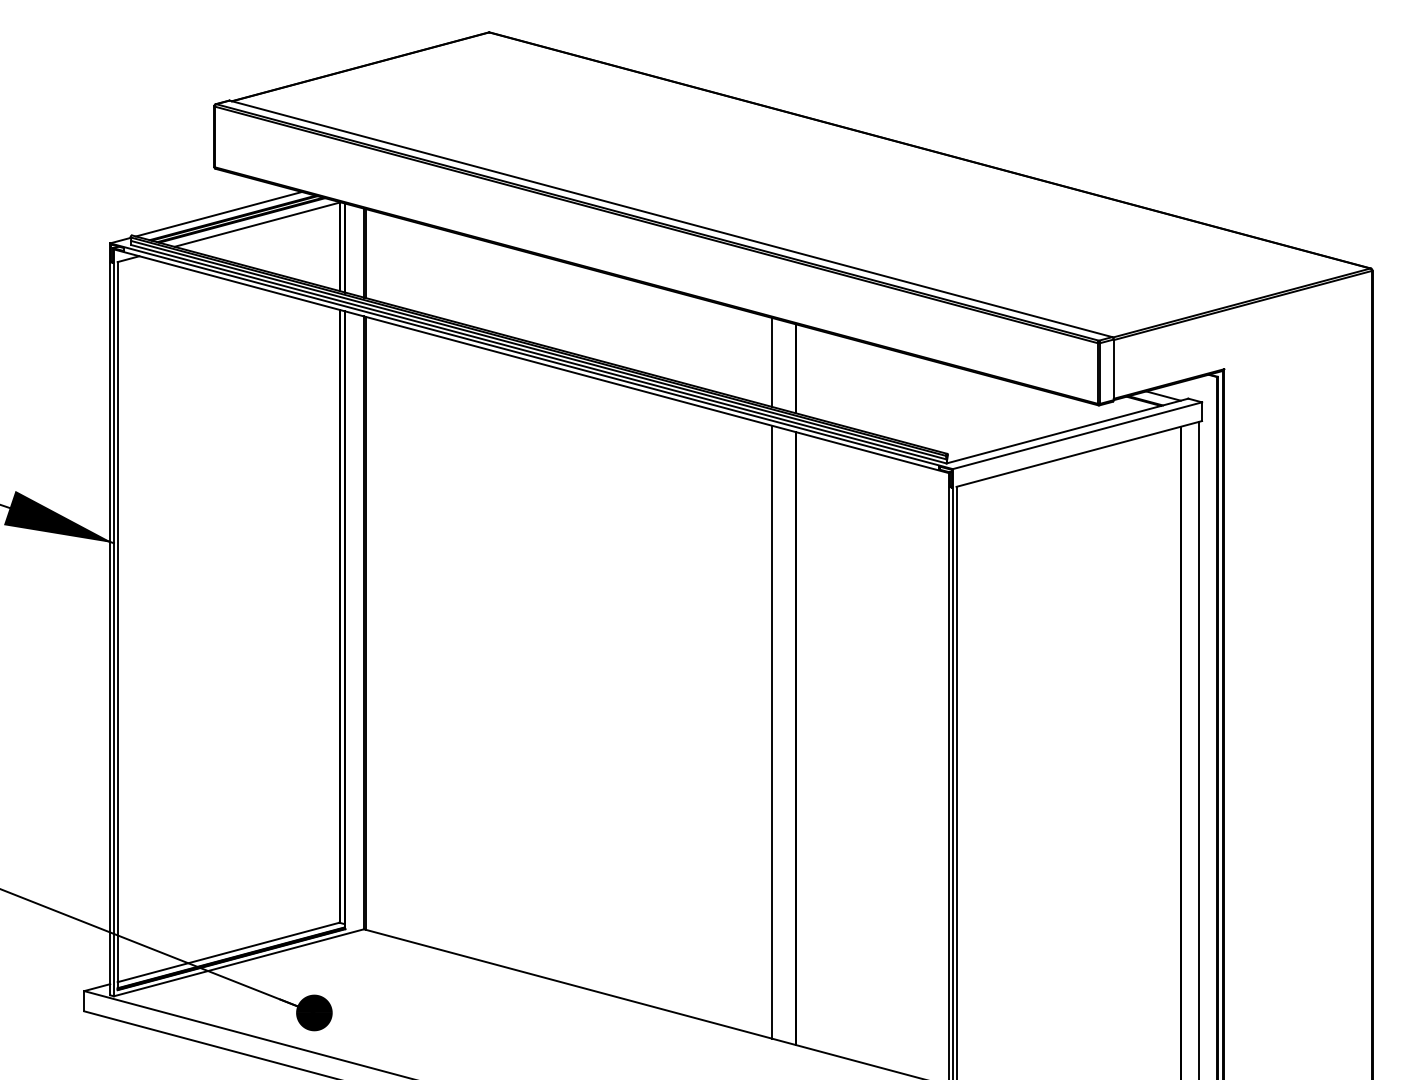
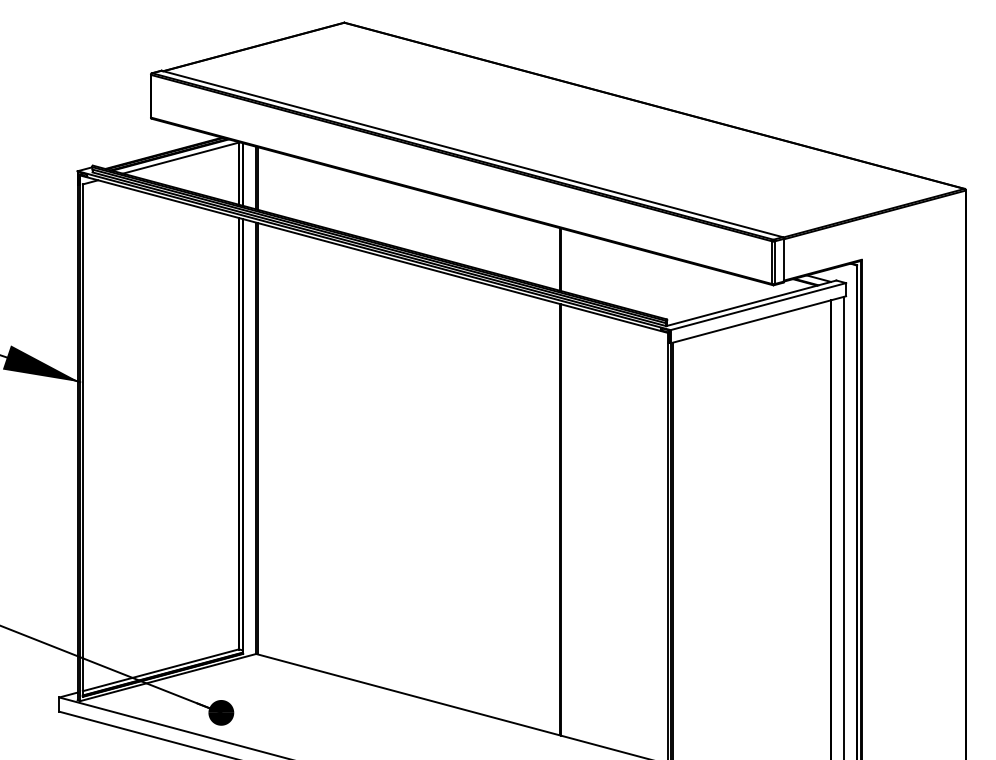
line: (218, 214) -> (153, 150), removed
line: (771, 361) -> (543, 254), removed
line: (771, 731) -> (543, 514), removed

